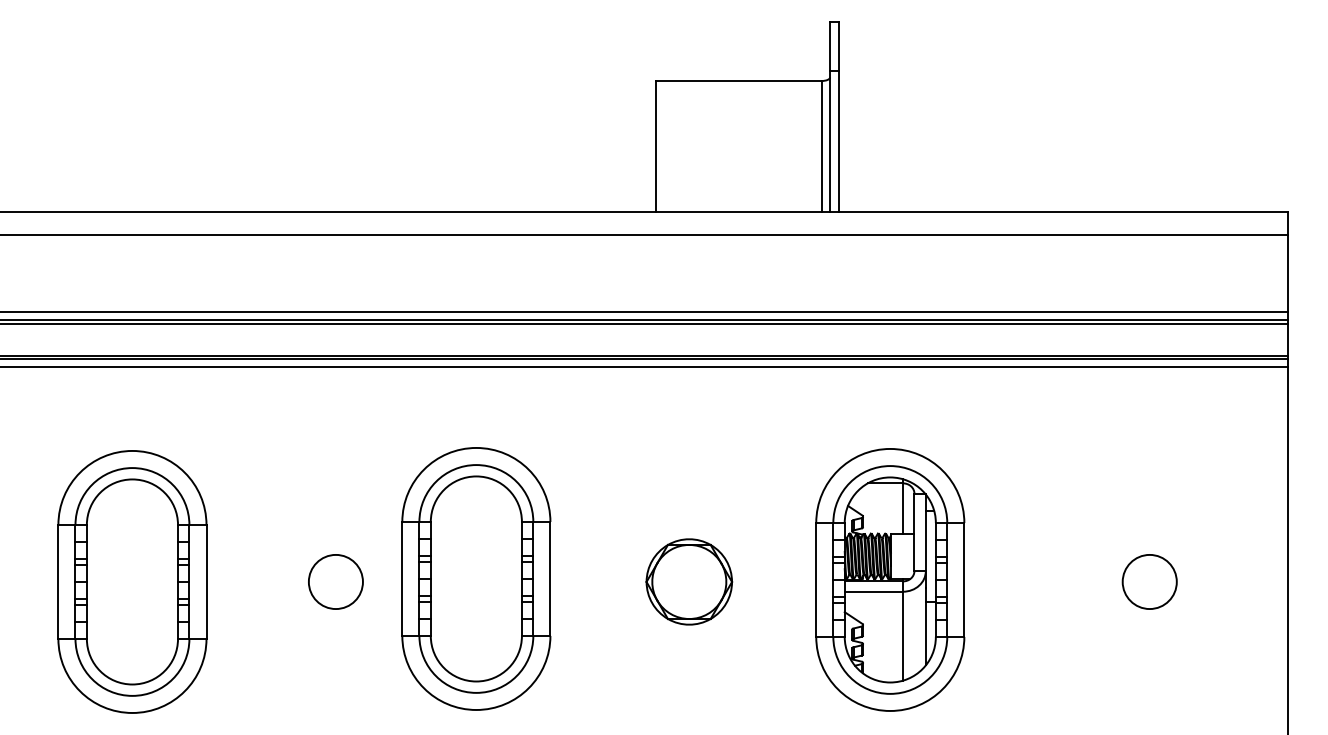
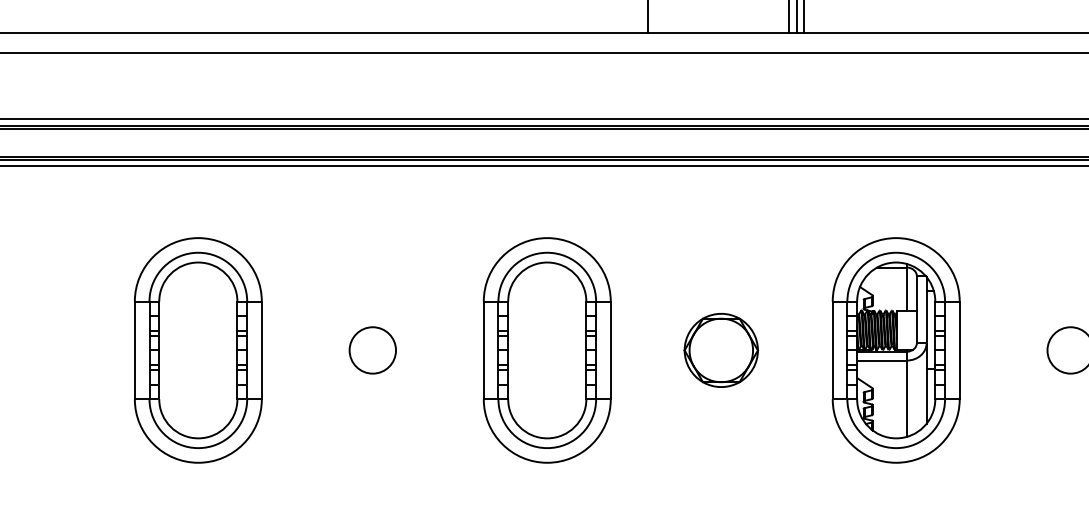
part: (476, 578) -> (547, 350), moved
part: (890, 579) -> (896, 350), moved
part: (689, 581) -> (721, 350), moved

